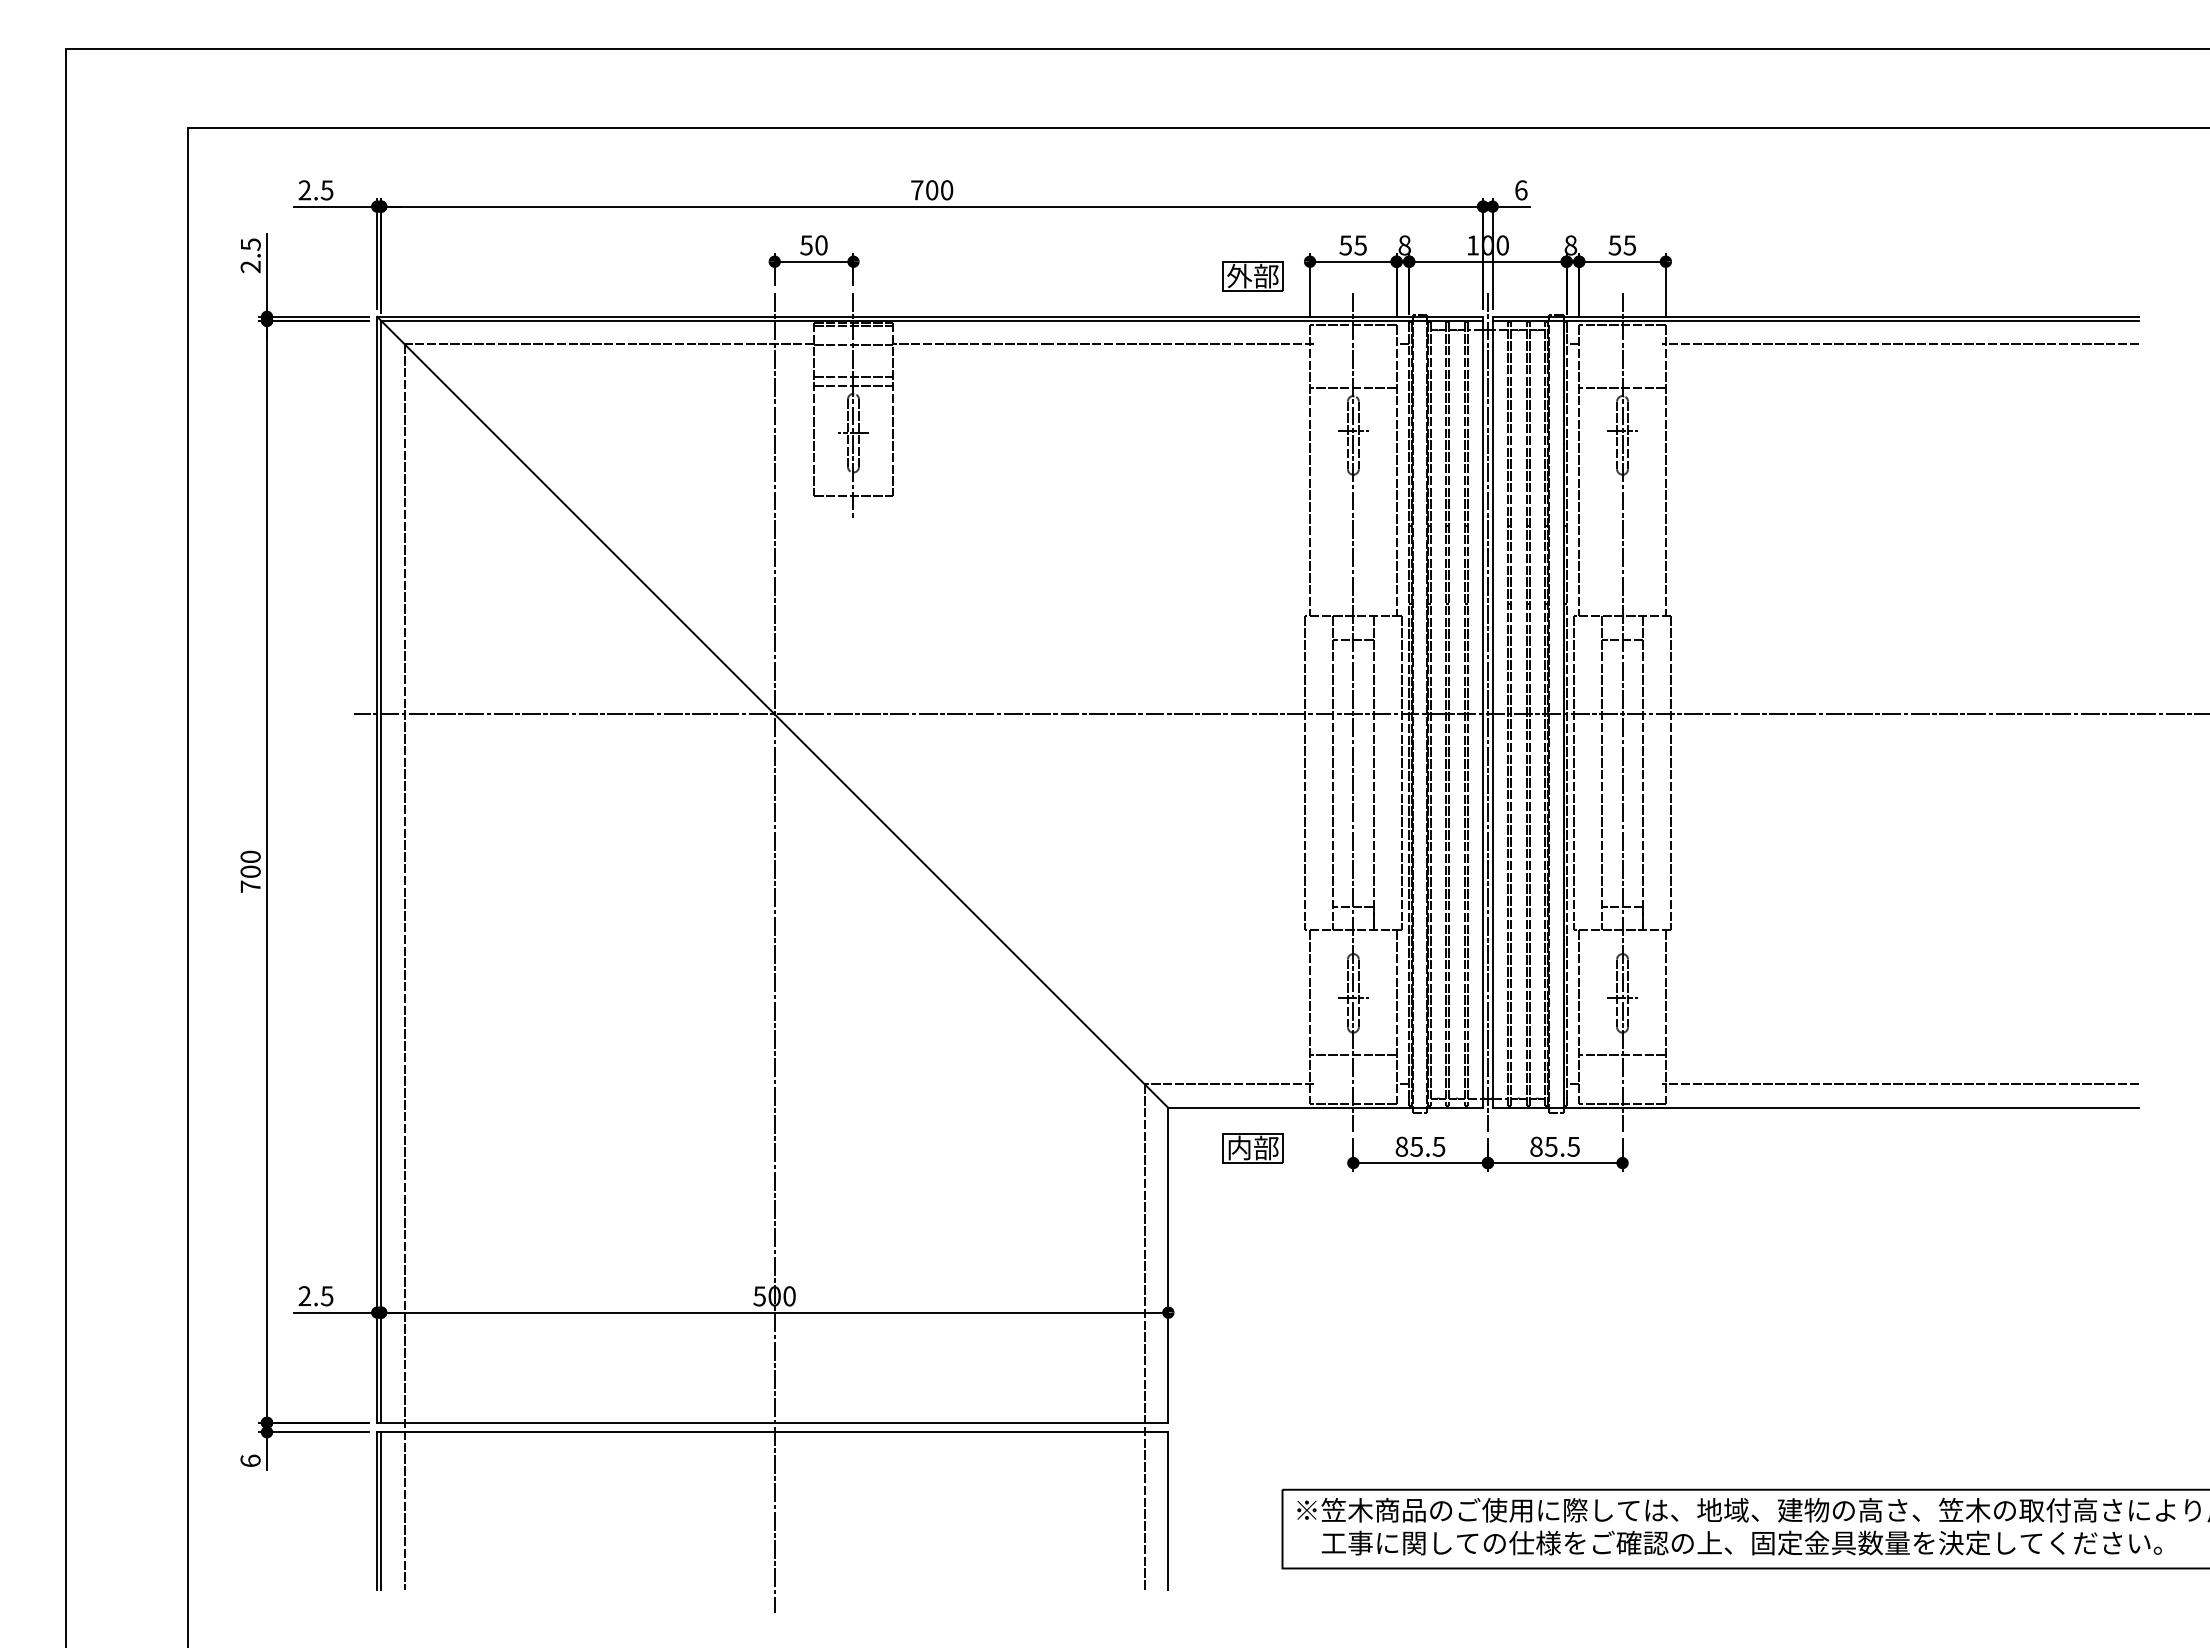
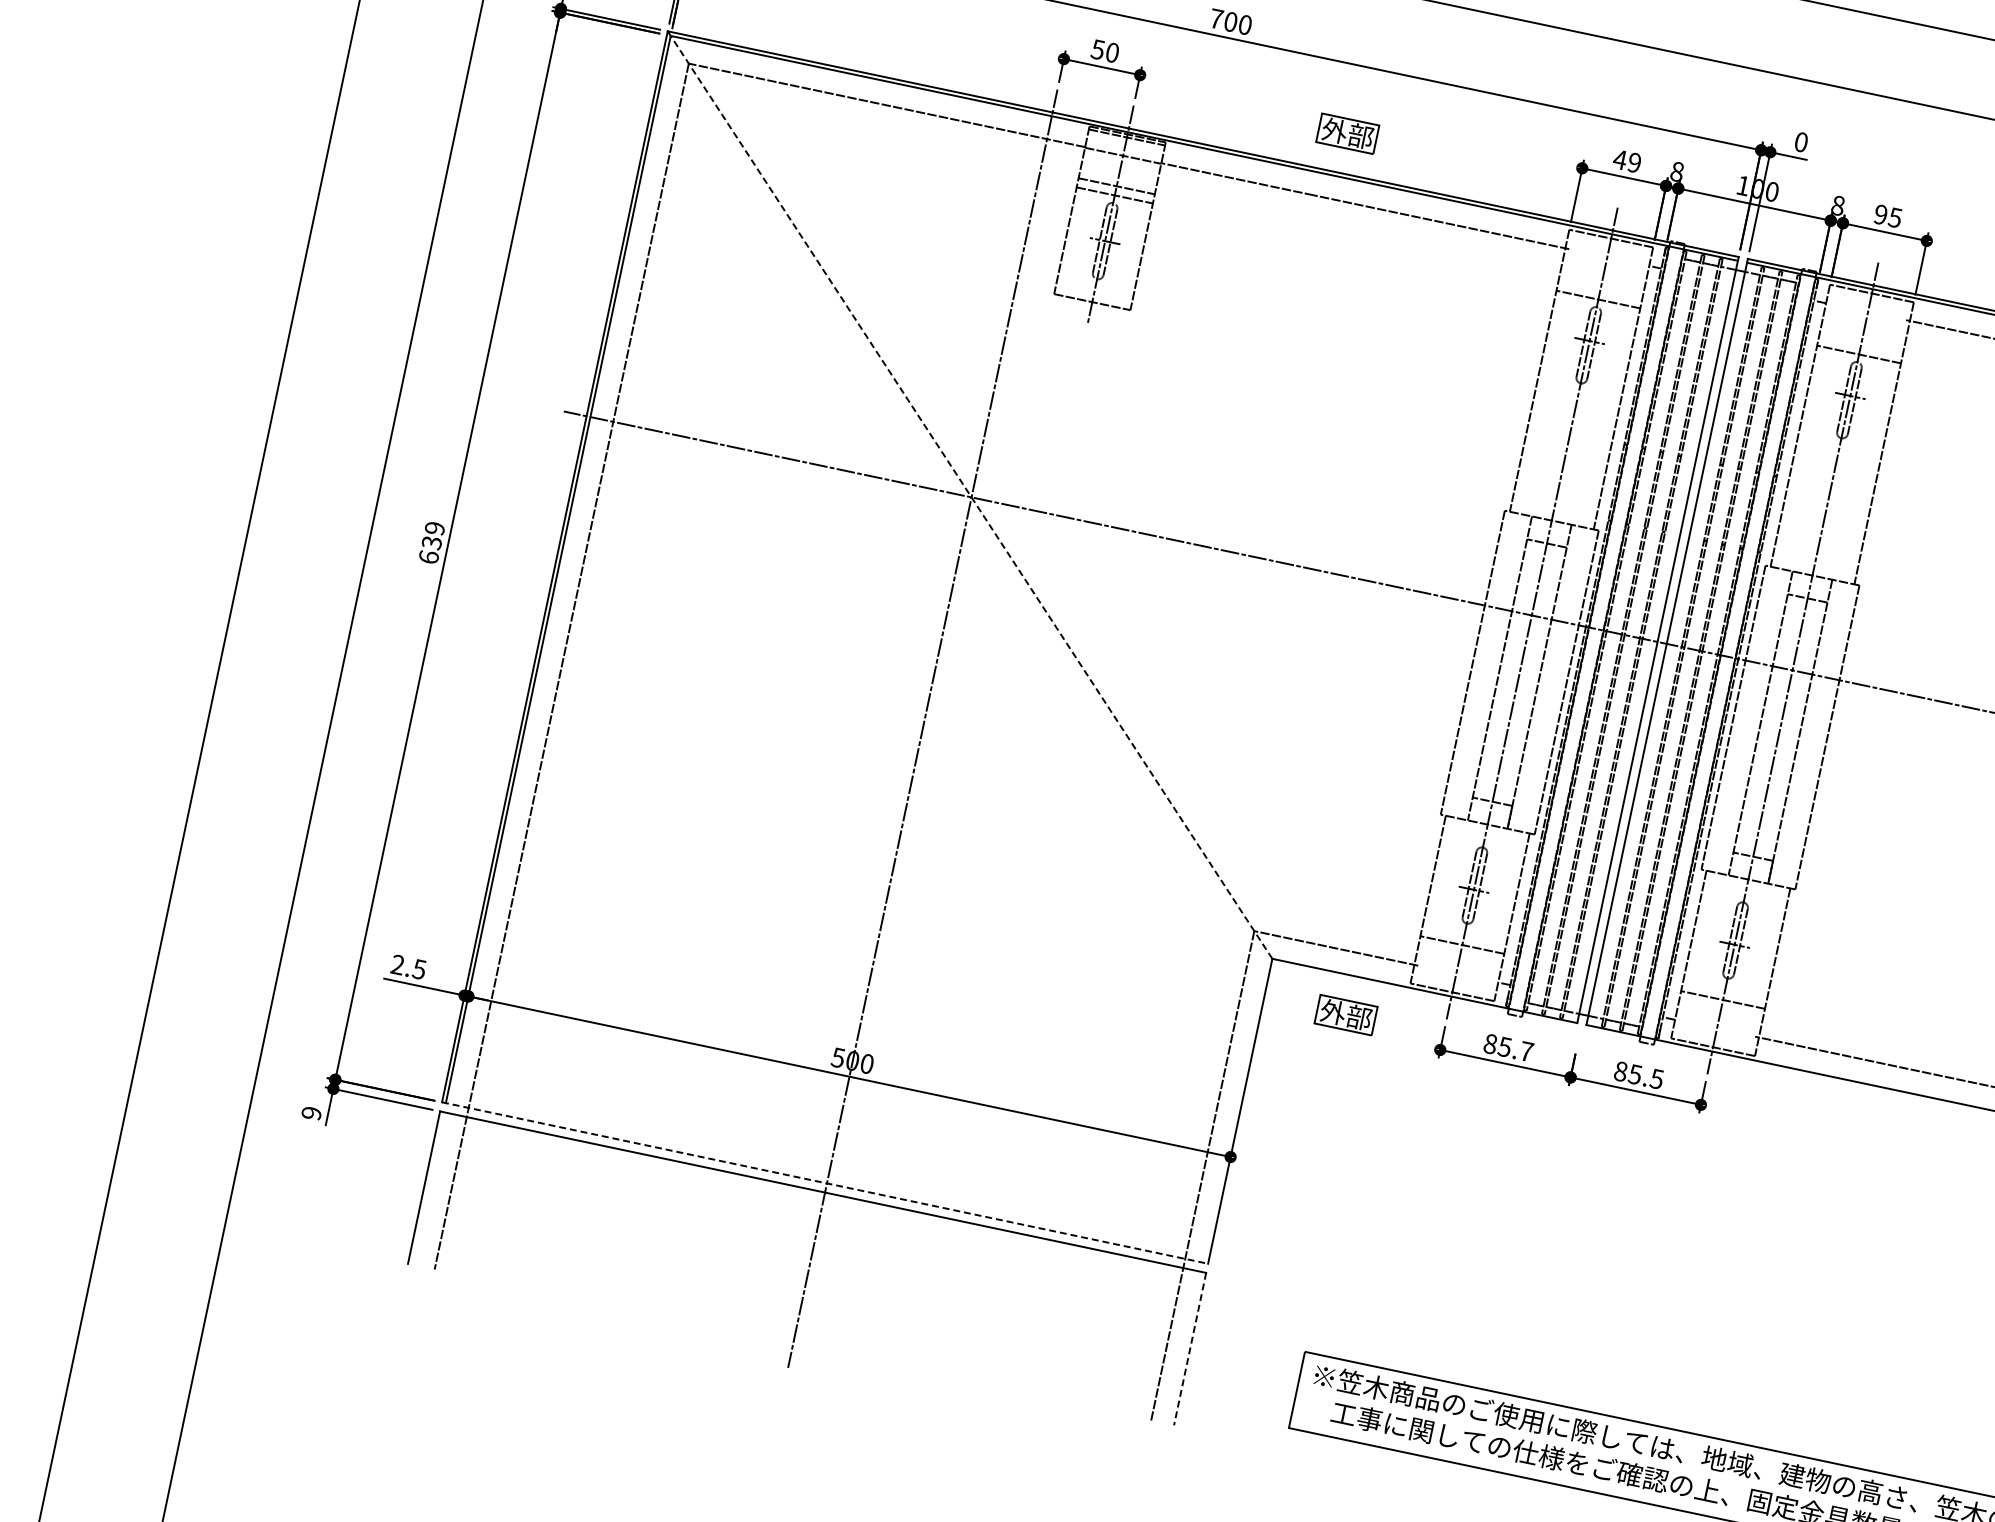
text: (1521, 190) -> (1801, 142), 6 -> 0
text: (1352, 245) -> (1626, 161), 55 -> 49
text: (1614, 245) -> (1880, 214), 55 -> 95
part: (1252, 276) -> (1347, 133), moved
line: (772, 712) -> (969, 495), solid -> dashed
line: (1487, 712) -> (1662, 641), removed
text: (250, 871) -> (431, 542), 700 -> 639
text: (1438, 1146) -> (1526, 1051), 85.5 -> 85.7
text: (1239, 1147) -> (1333, 1011), 内部 -> 外部
line: (772, 1422) -> (824, 1182), solid -> dashed
text: (250, 1460) -> (311, 1112), 6 -> 9
line: (381, 1510) -> (428, 1188), removed
line: (1168, 1511) -> (1190, 1349), solid -> dashed

